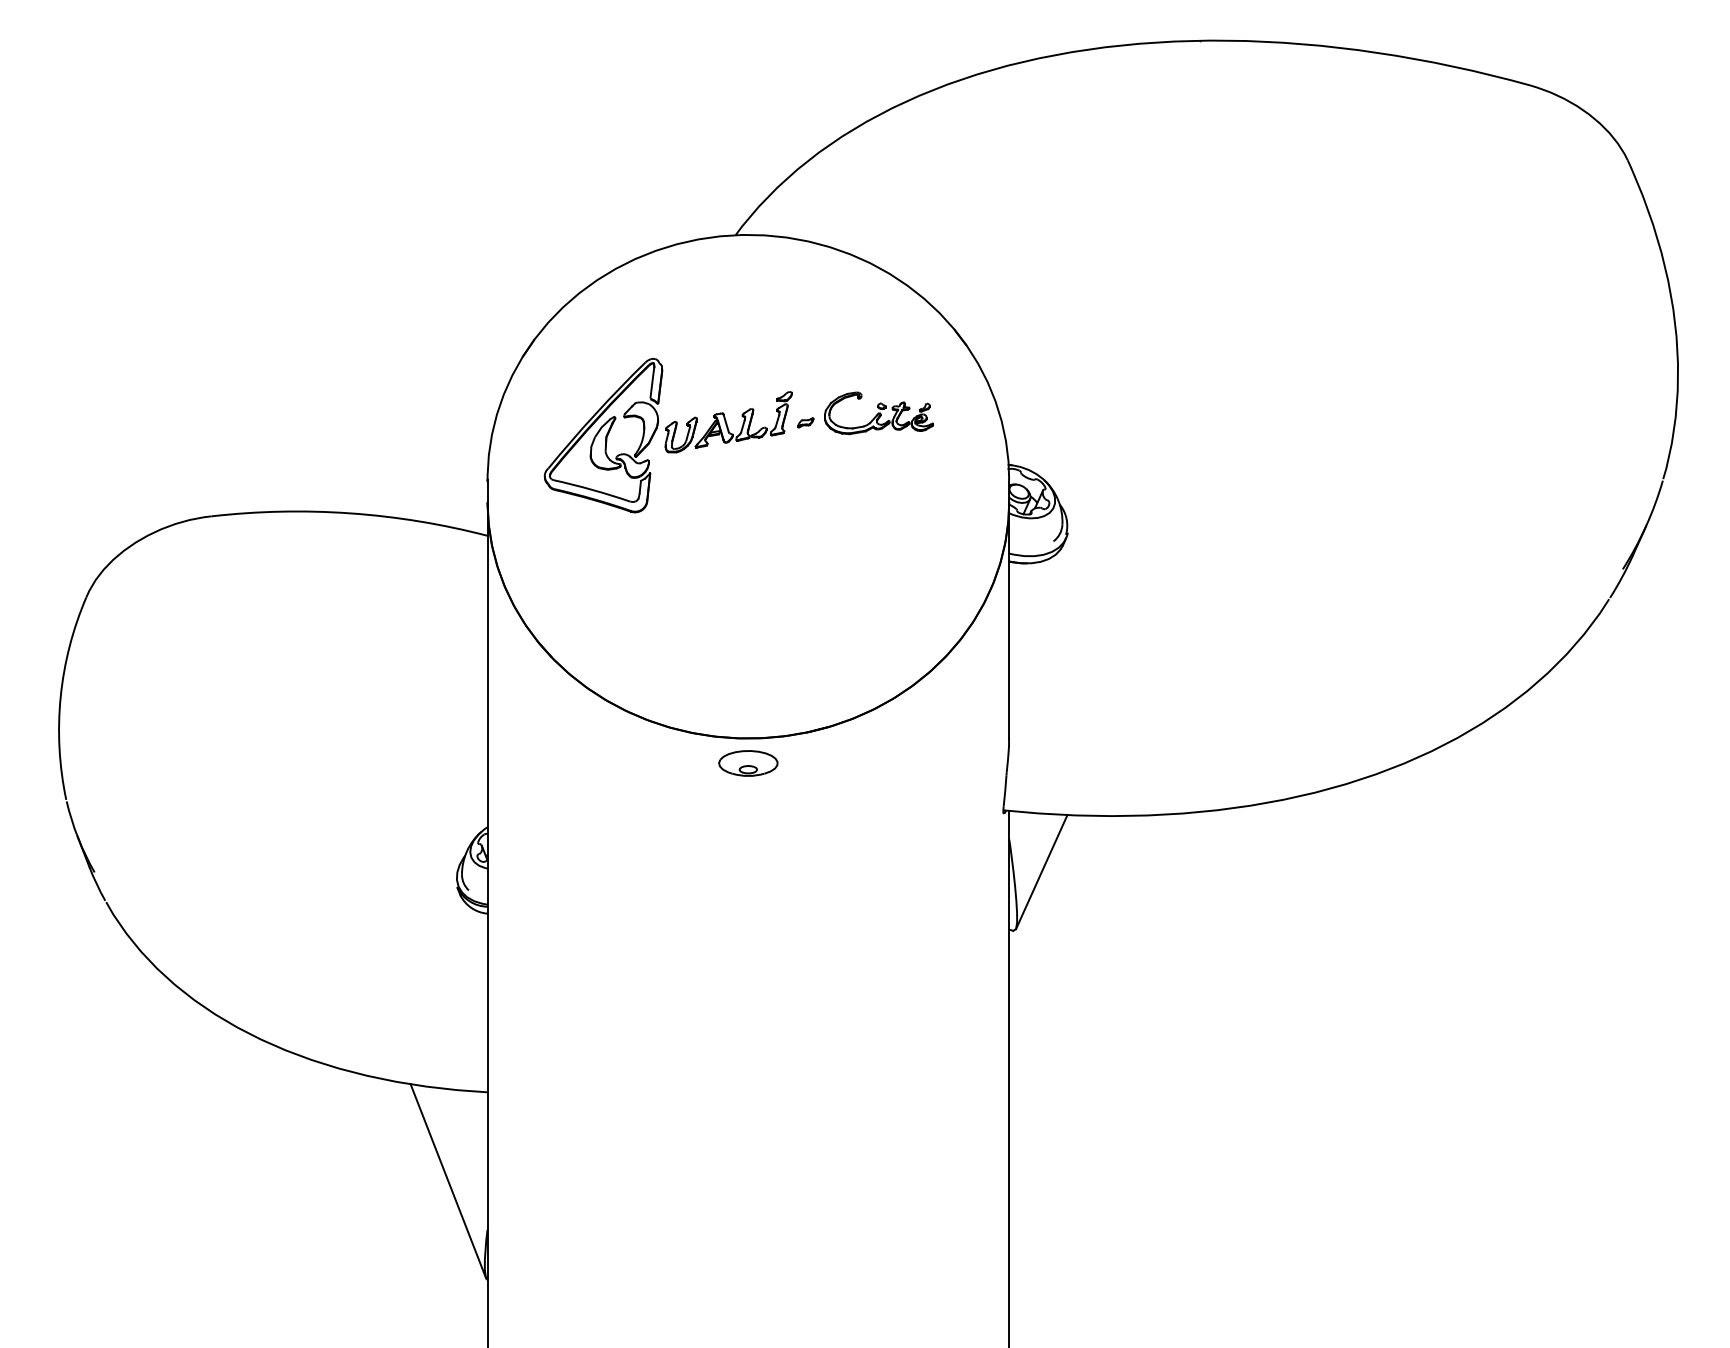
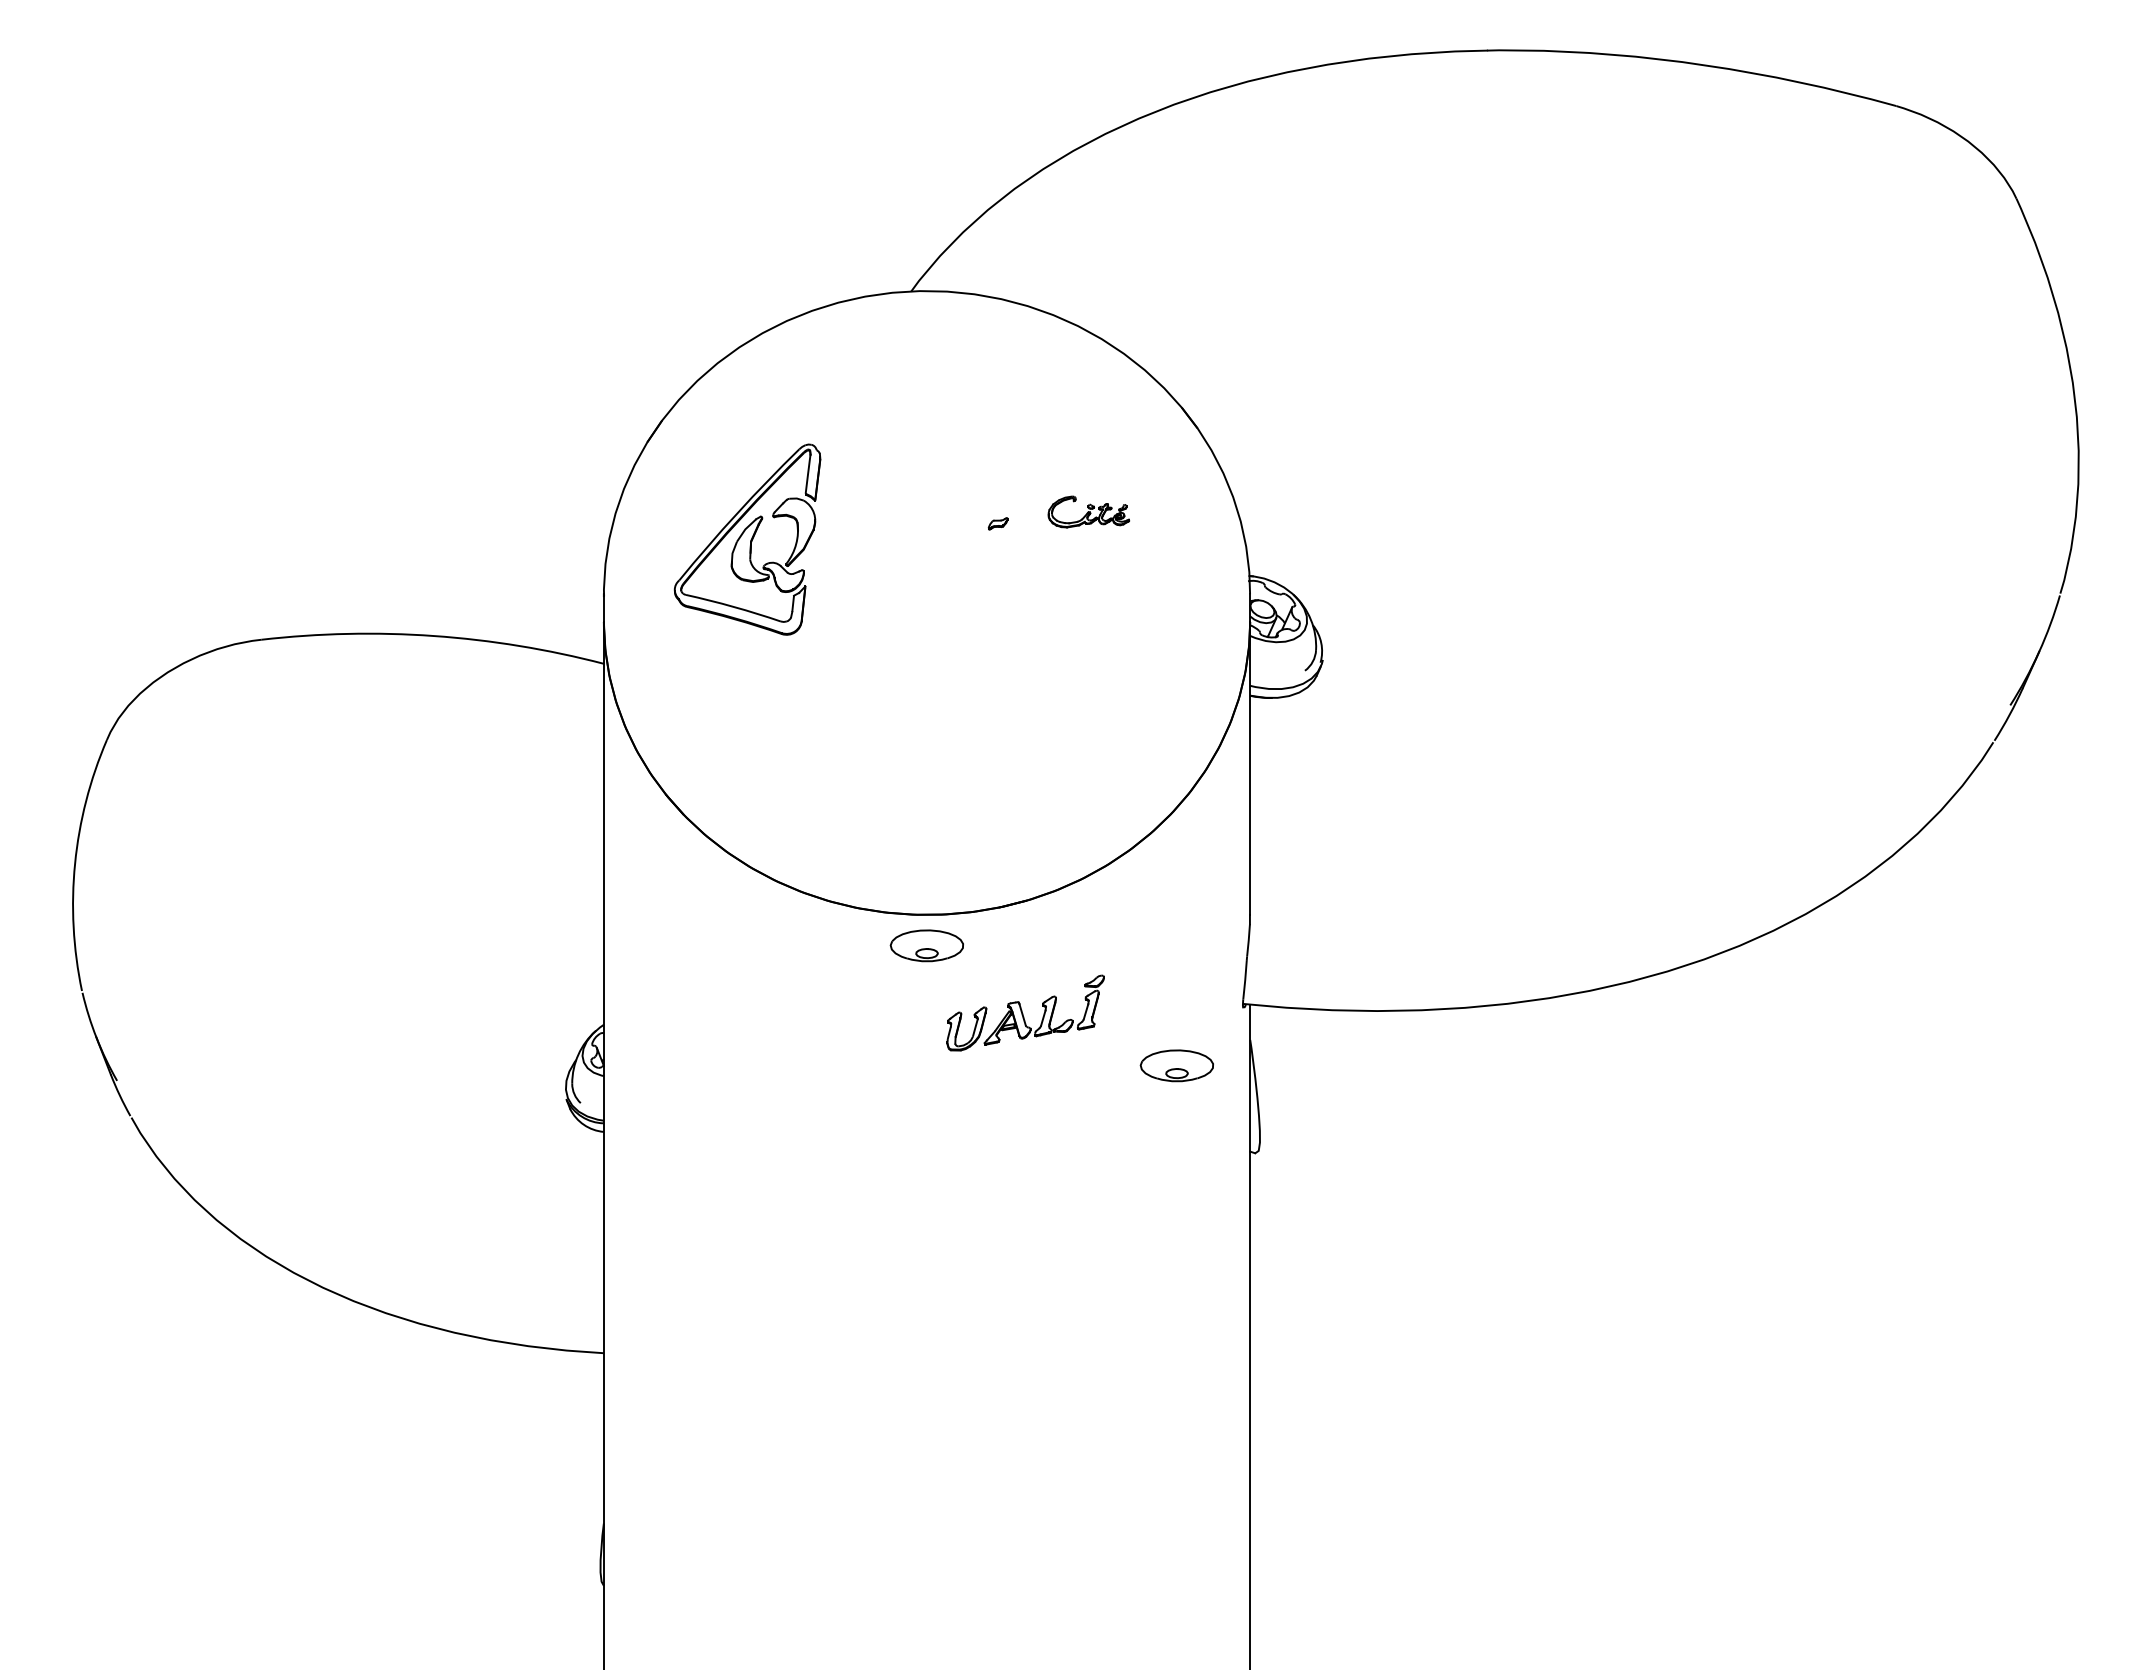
part: (878, 412) -> (1088, 511), size x0.6
part: (728, 421) -> (1025, 1012), moved
part: (949, 860) -> (1176, 1065), added
line: (1041, 872) -> (1290, 1080), removed
line: (448, 1181) -> (555, 1463), removed

